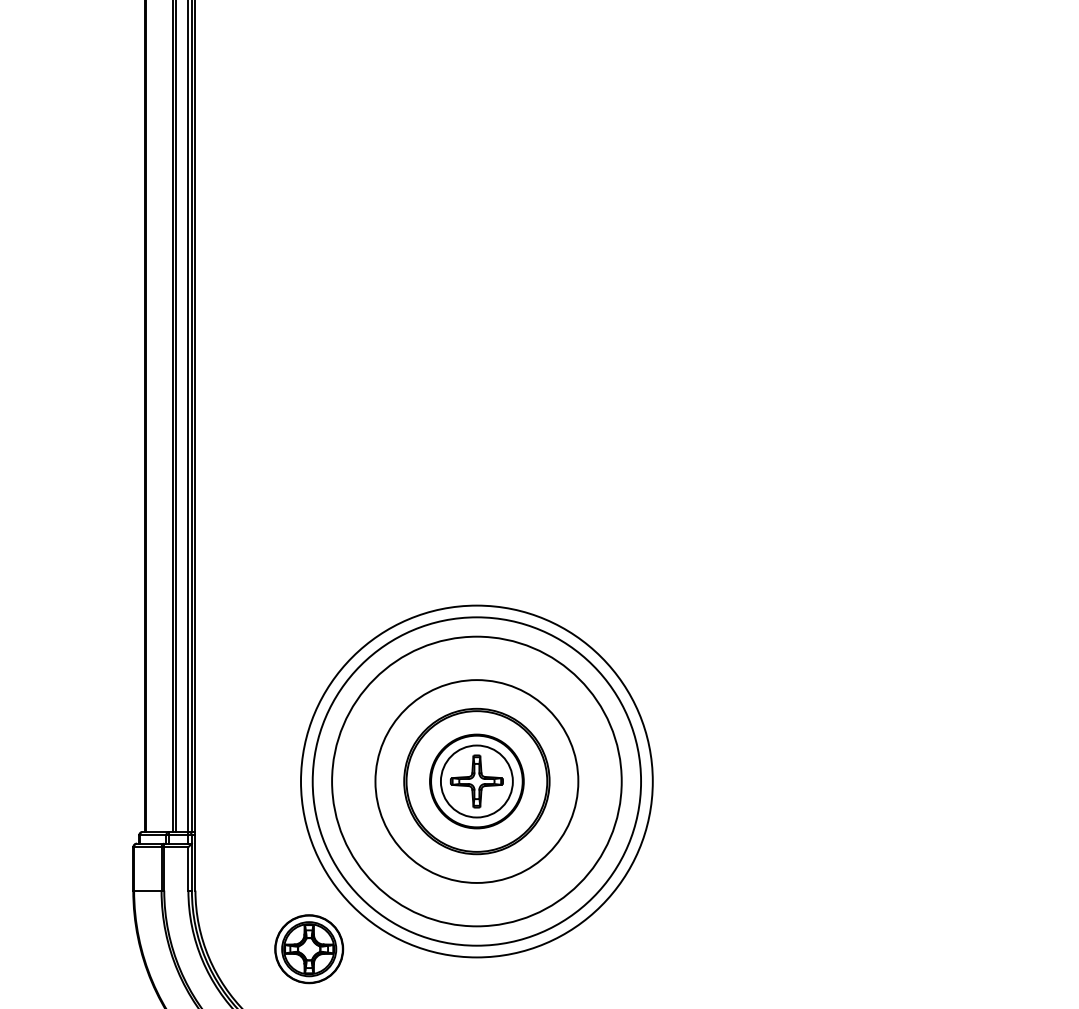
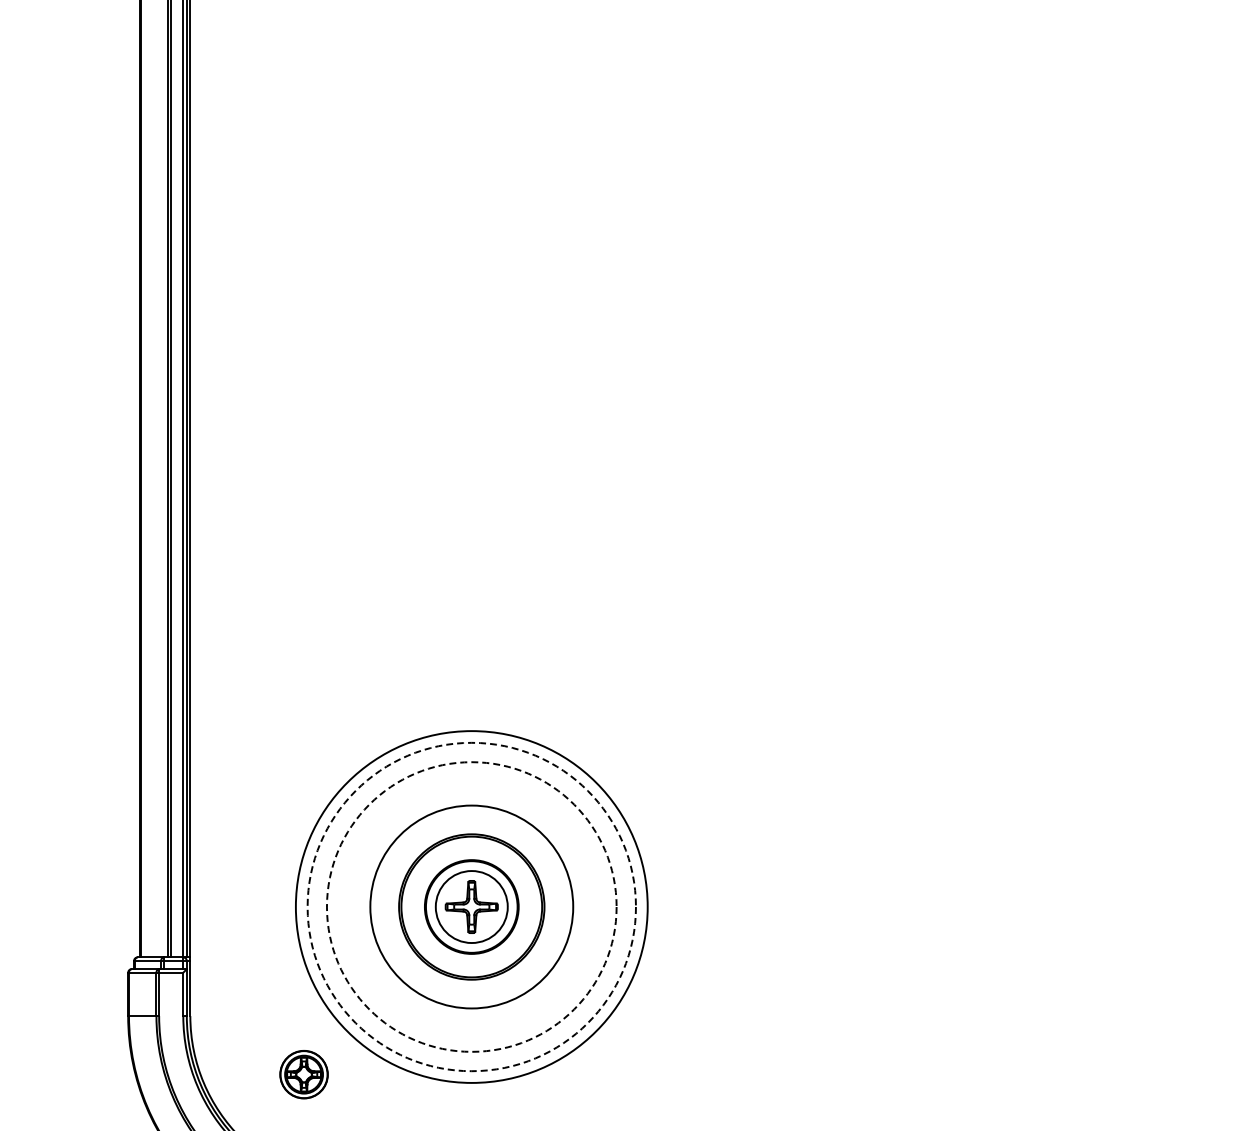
circle: (476, 781) -> (471, 906), solid -> dashed
circle: (476, 781) -> (471, 906), solid -> dashed
part: (308, 949) -> (303, 1074), size x0.7

